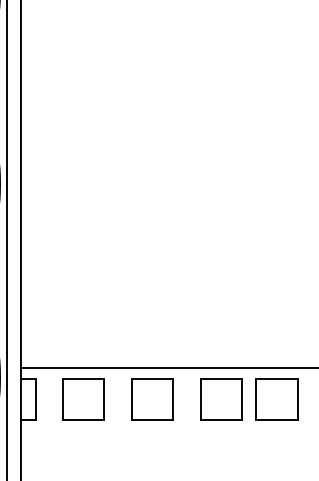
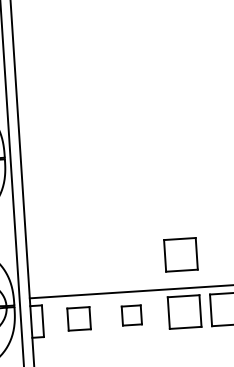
part: (221, 324) -> (180, 254), added
part: (83, 399) -> (79, 318), size x0.7
part: (152, 399) -> (131, 315), size x0.6

